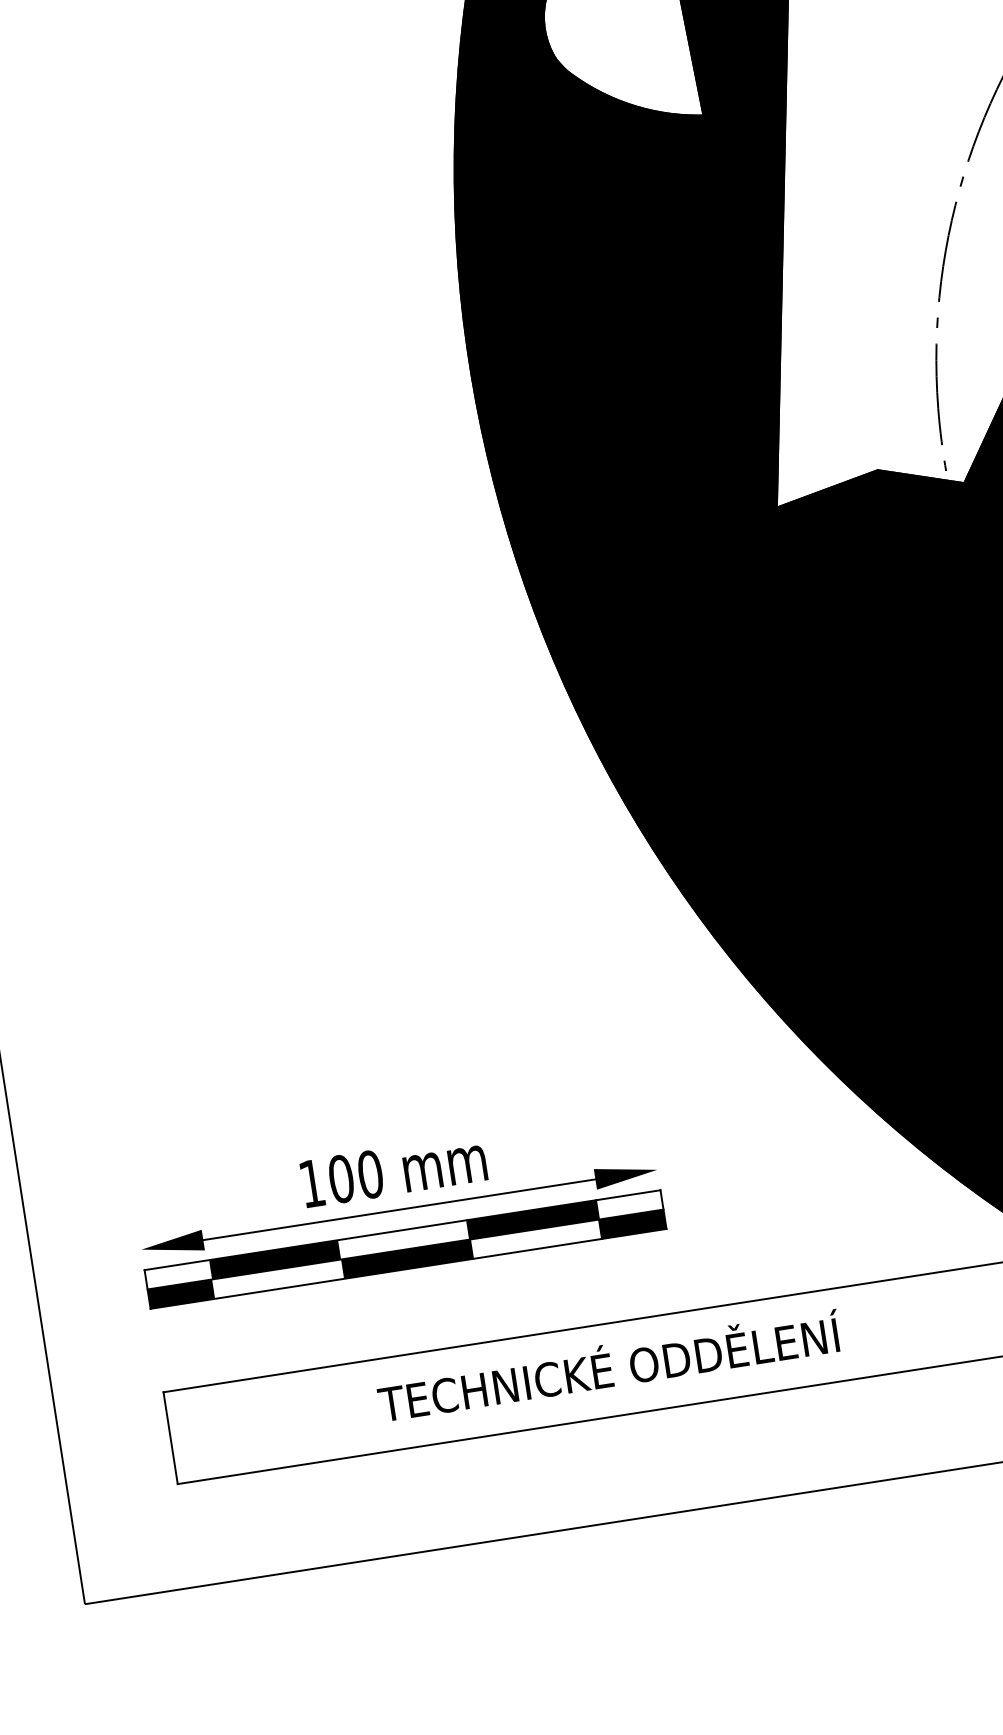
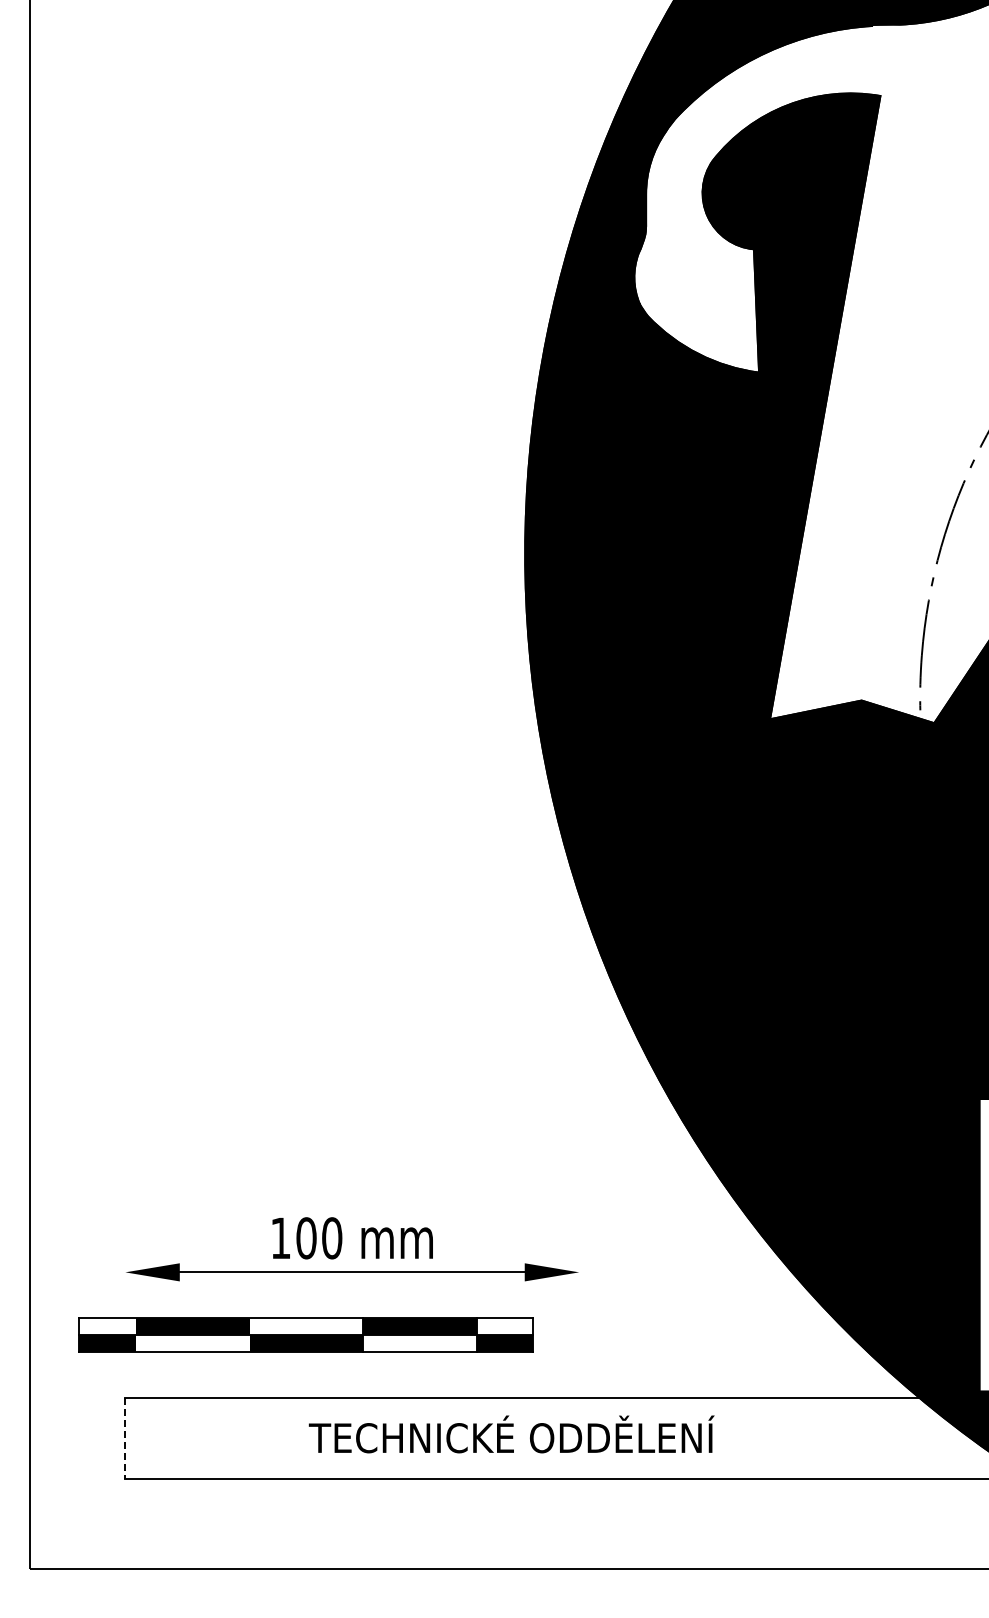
part: (404, 1248) -> (305, 1334), moved
line: (170, 1438) -> (125, 1438), solid -> dashed

